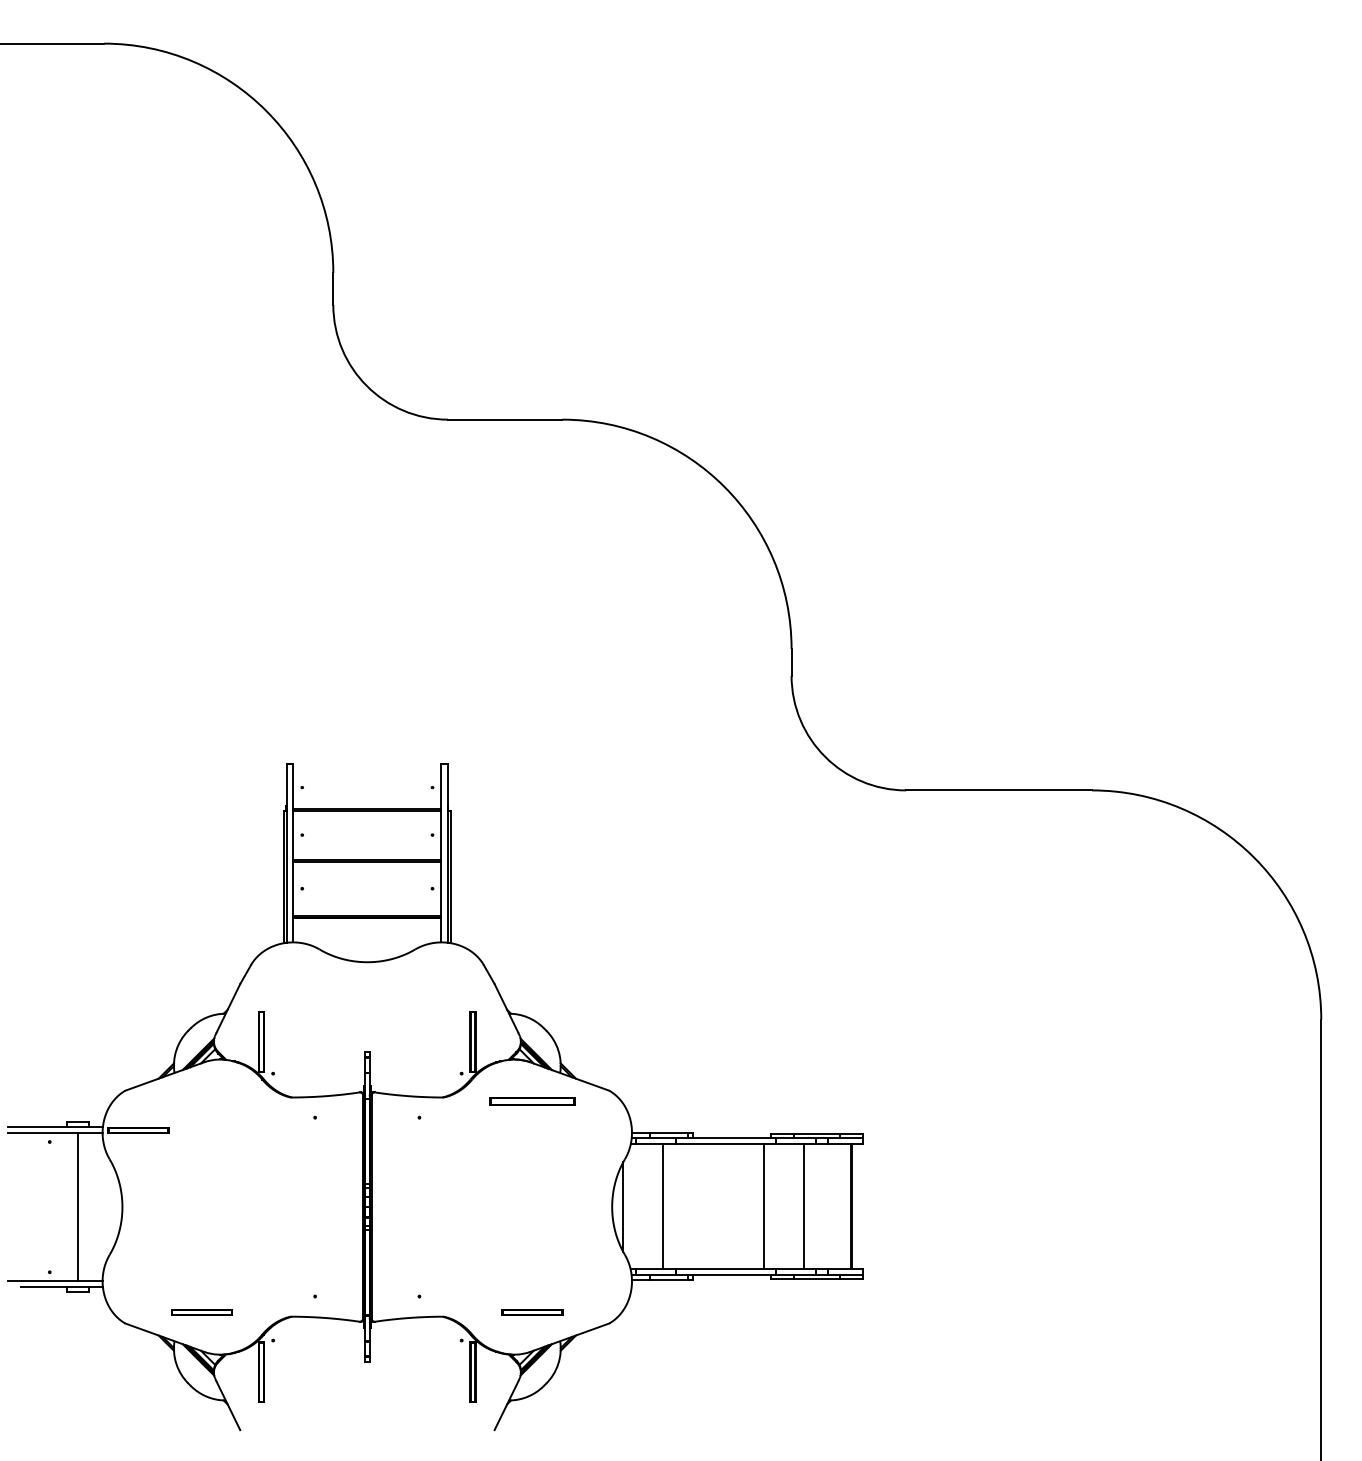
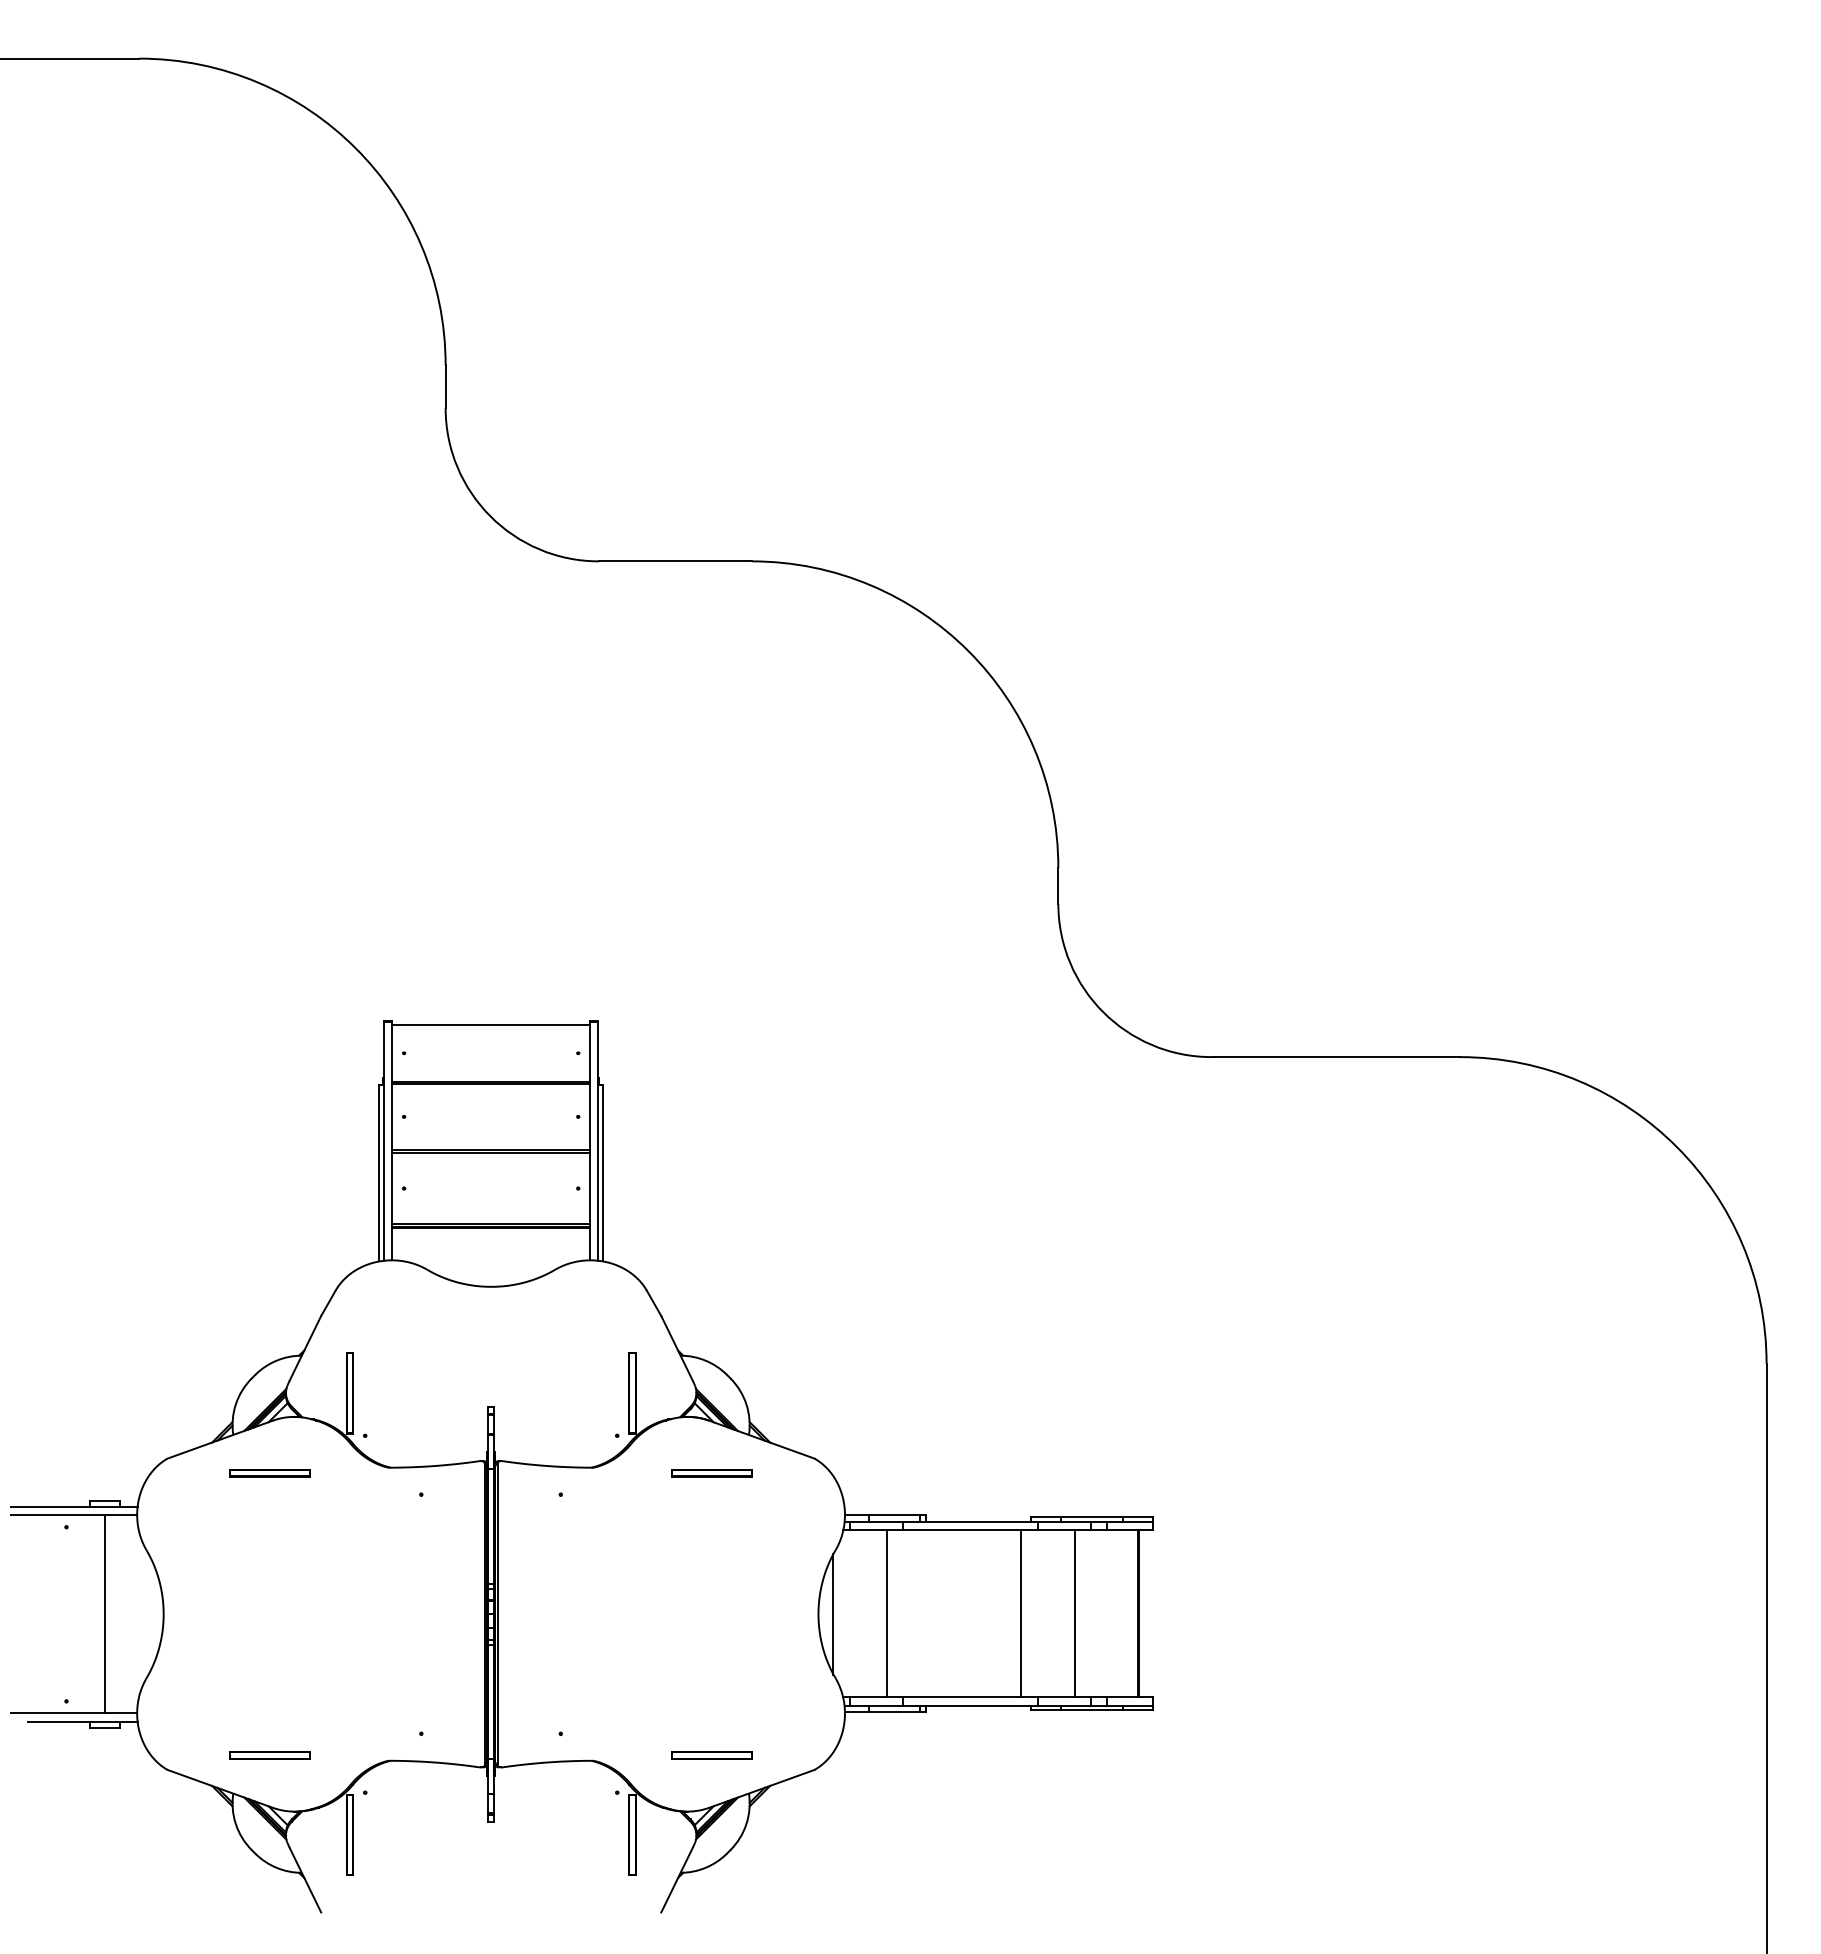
line: (367, 766) -> (491, 1025), added
part: (532, 1101) -> (711, 1473), size x0.71
part: (138, 1131) -> (269, 1473), moved

